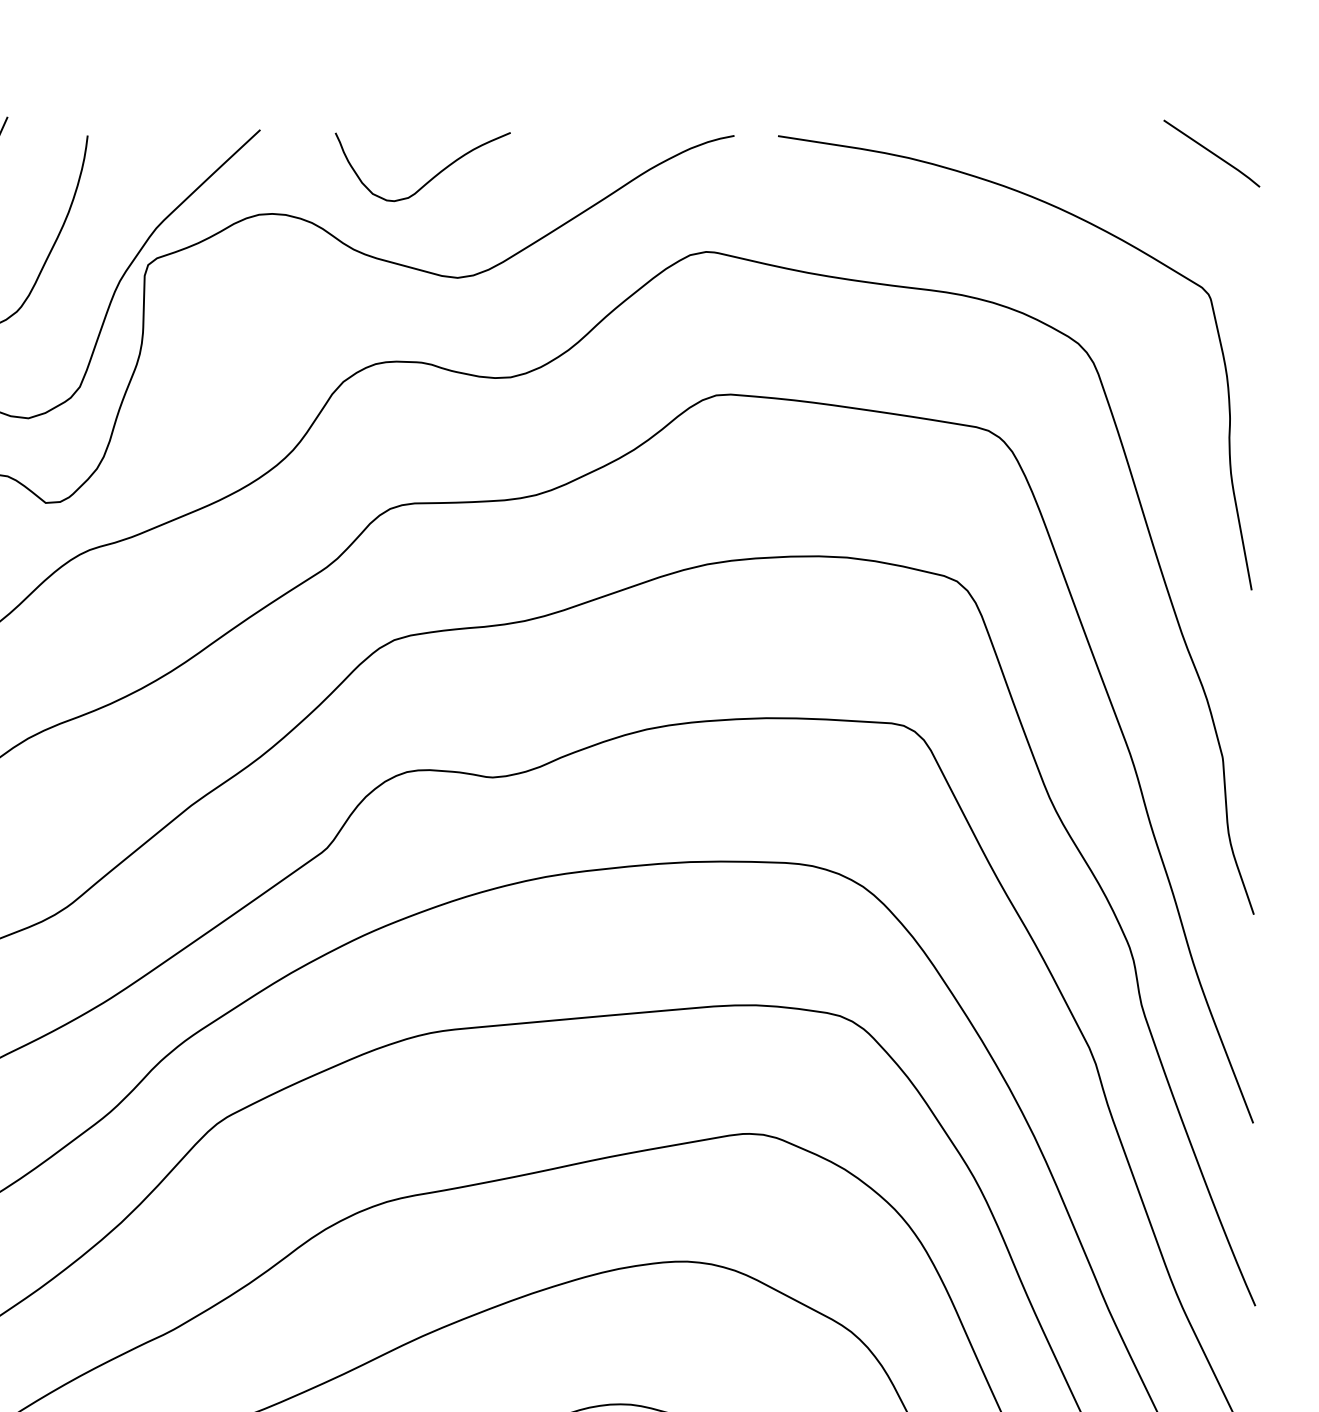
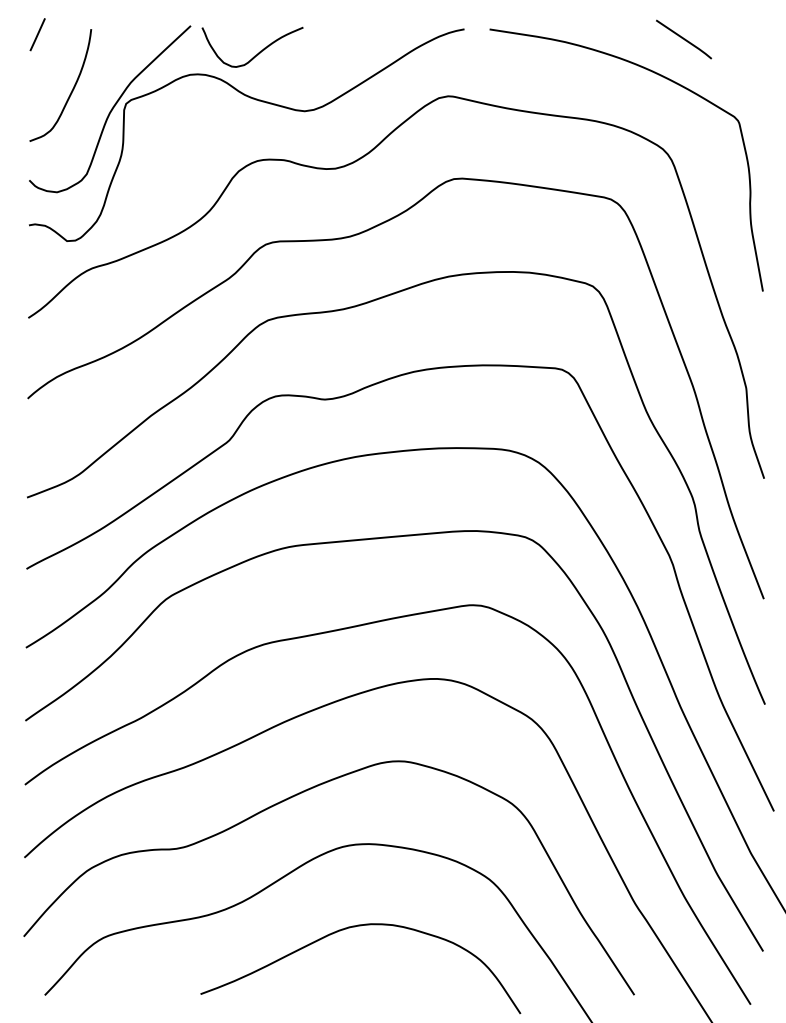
line: (1212, 153) -> (684, 39), moved
curve: (432, 176) -> (258, 52), moved

